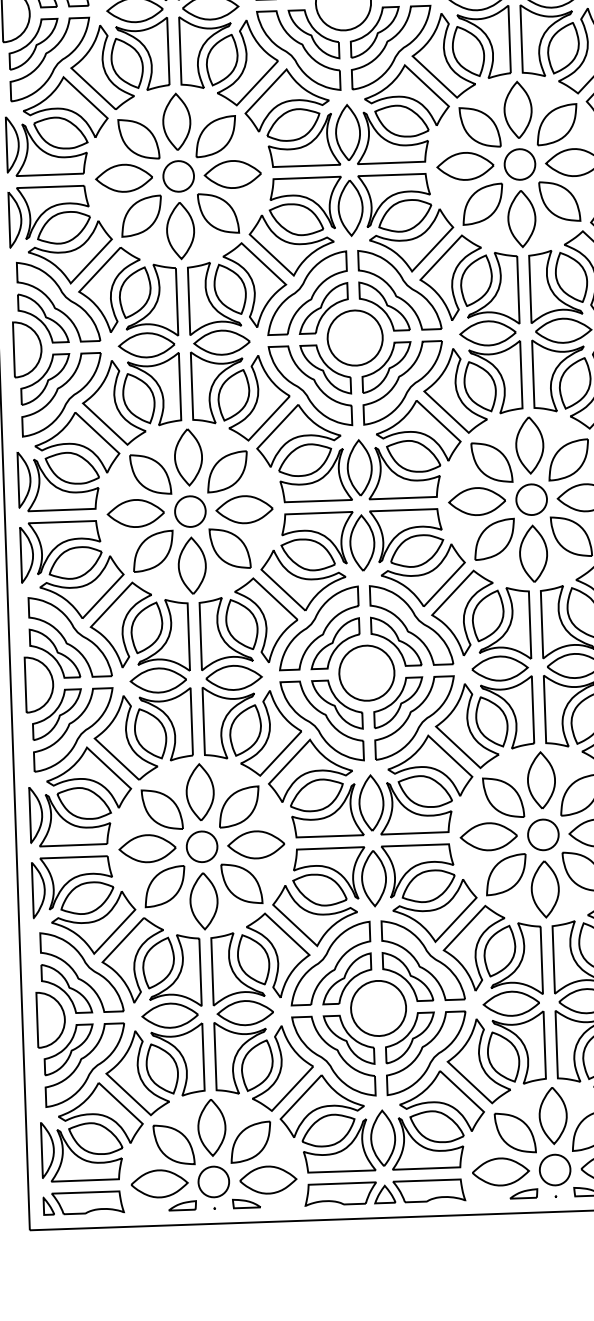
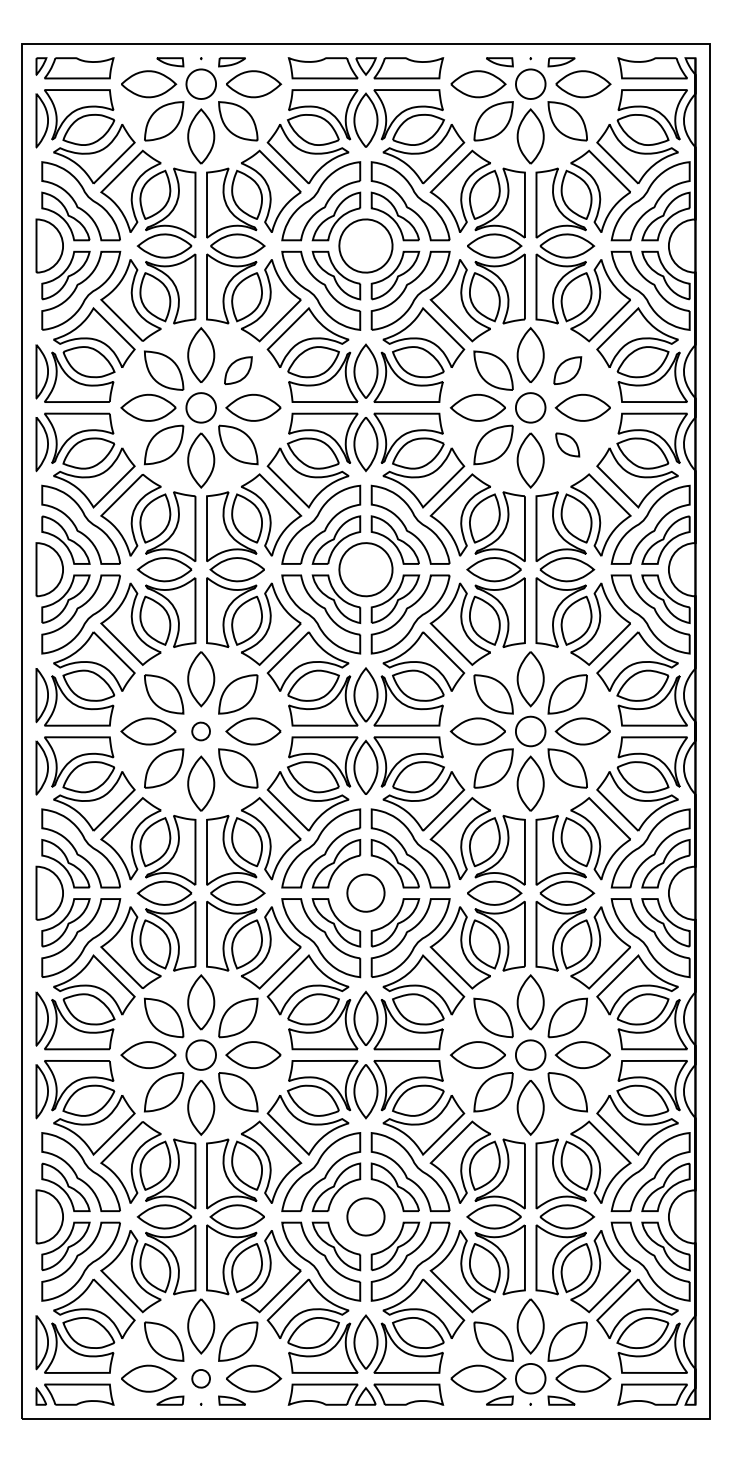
part: (556, 124) -> (567, 370), size x0.7
part: (215, 136) -> (238, 370), size x0.7
part: (559, 201) -> (567, 444), size x0.6
part: (189, 511) -> (200, 731), size x0.6
part: (366, 672) -> (365, 892), size x0.7
part: (378, 1008) -> (365, 1216), size x0.7
part: (213, 1181) -> (200, 1378), size x0.6

